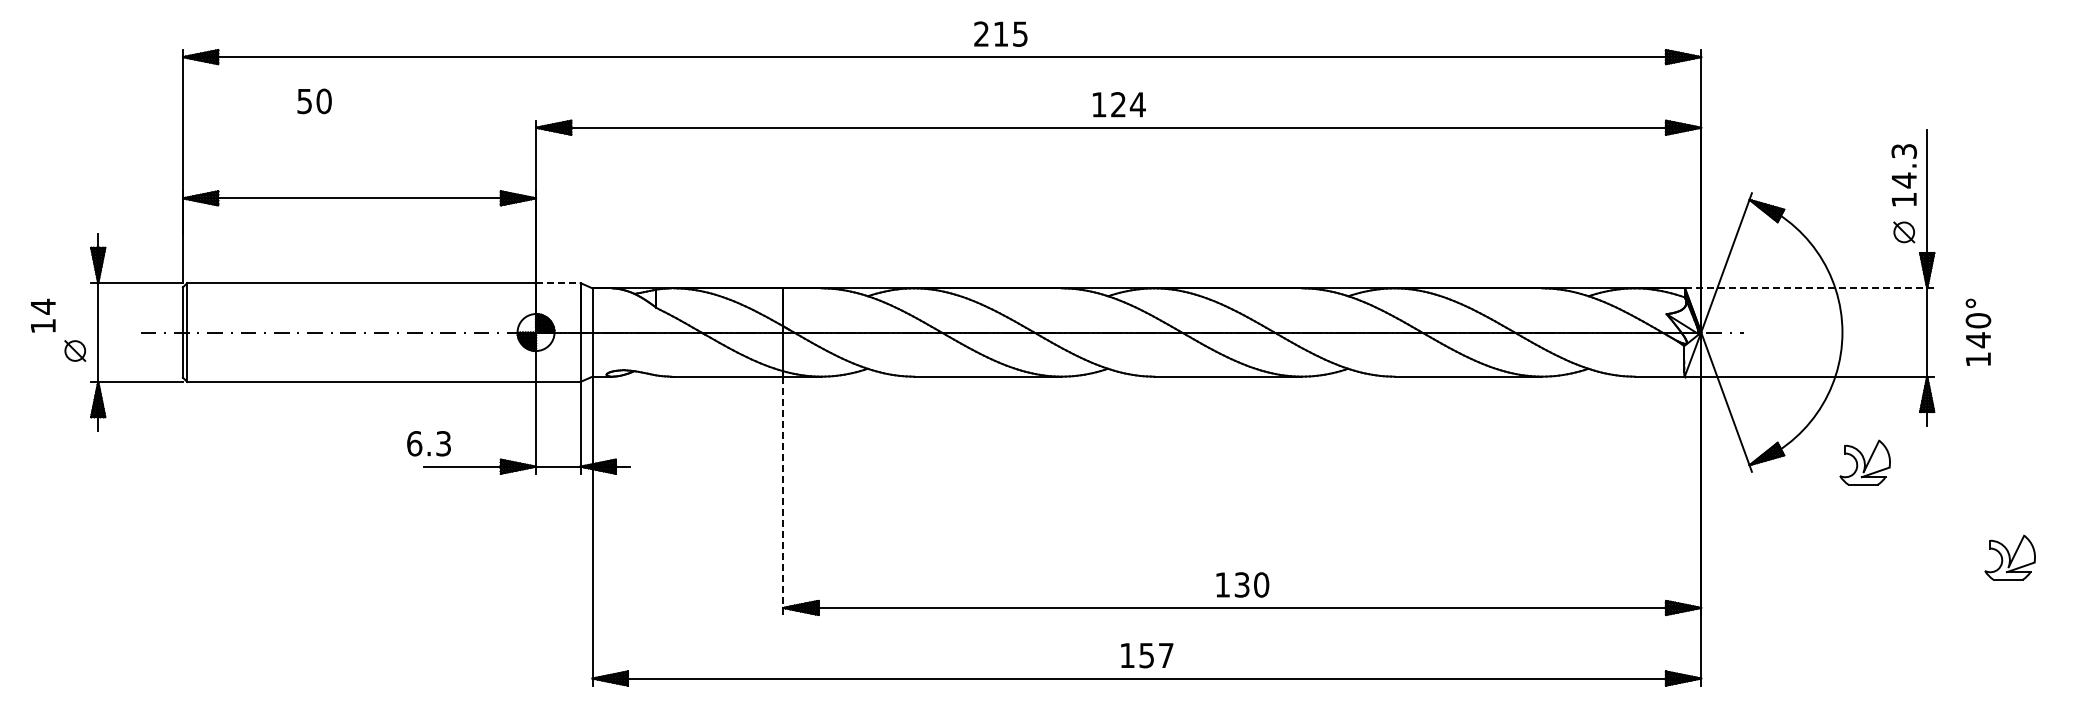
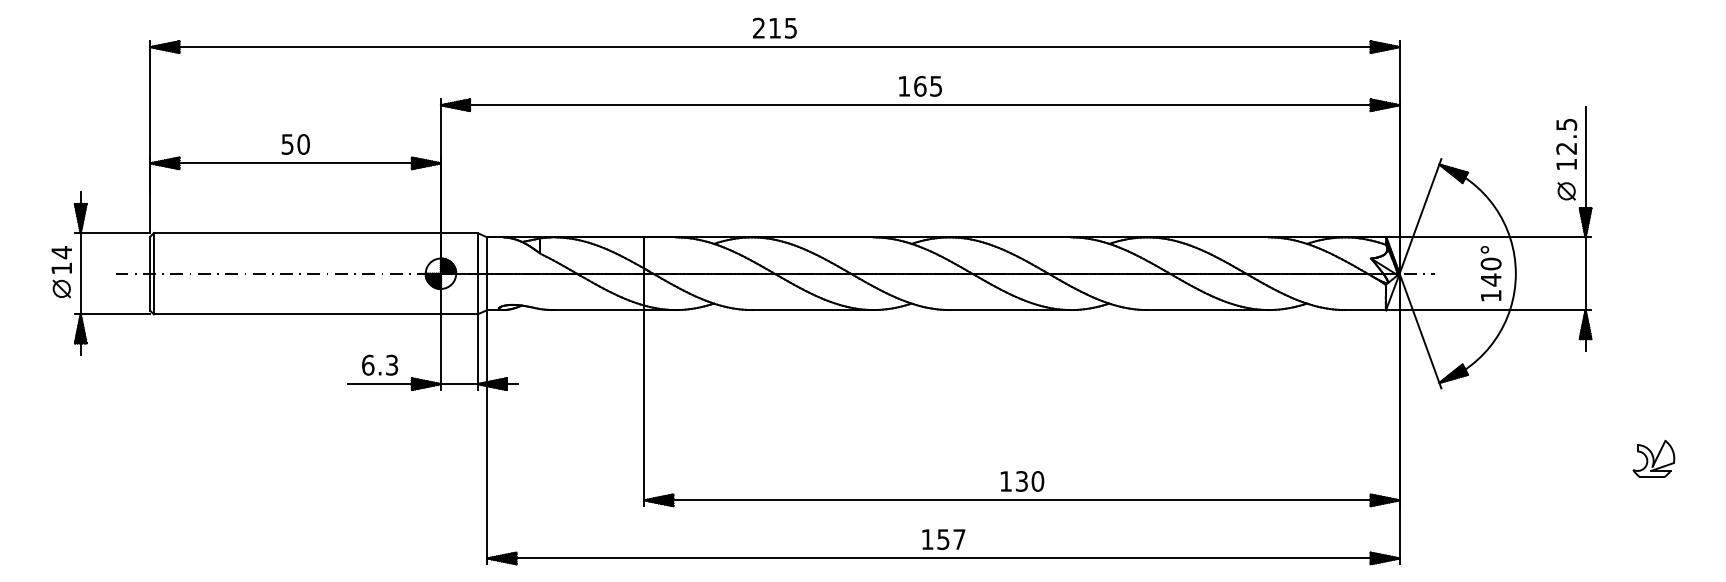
text: (1000, 33) -> (774, 27), moved
text: (314, 101) -> (295, 144), moved
text: (1128, 104) -> (928, 86), 124 -> 165
text: (1903, 166) -> (1566, 137), 14.3 -> 12.5
line: (558, 283) -> (459, 233), dashed -> solid
line: (1809, 288) -> (1488, 237), dashed -> solid
text: (43, 315) -> (62, 259), moved
text: (1978, 331) -> (1491, 272), moved
text: (428, 443) -> (379, 365), moved
part: (1864, 462) -> (1533, 380), removed
line: (783, 496) -> (644, 408), dashed -> solid

